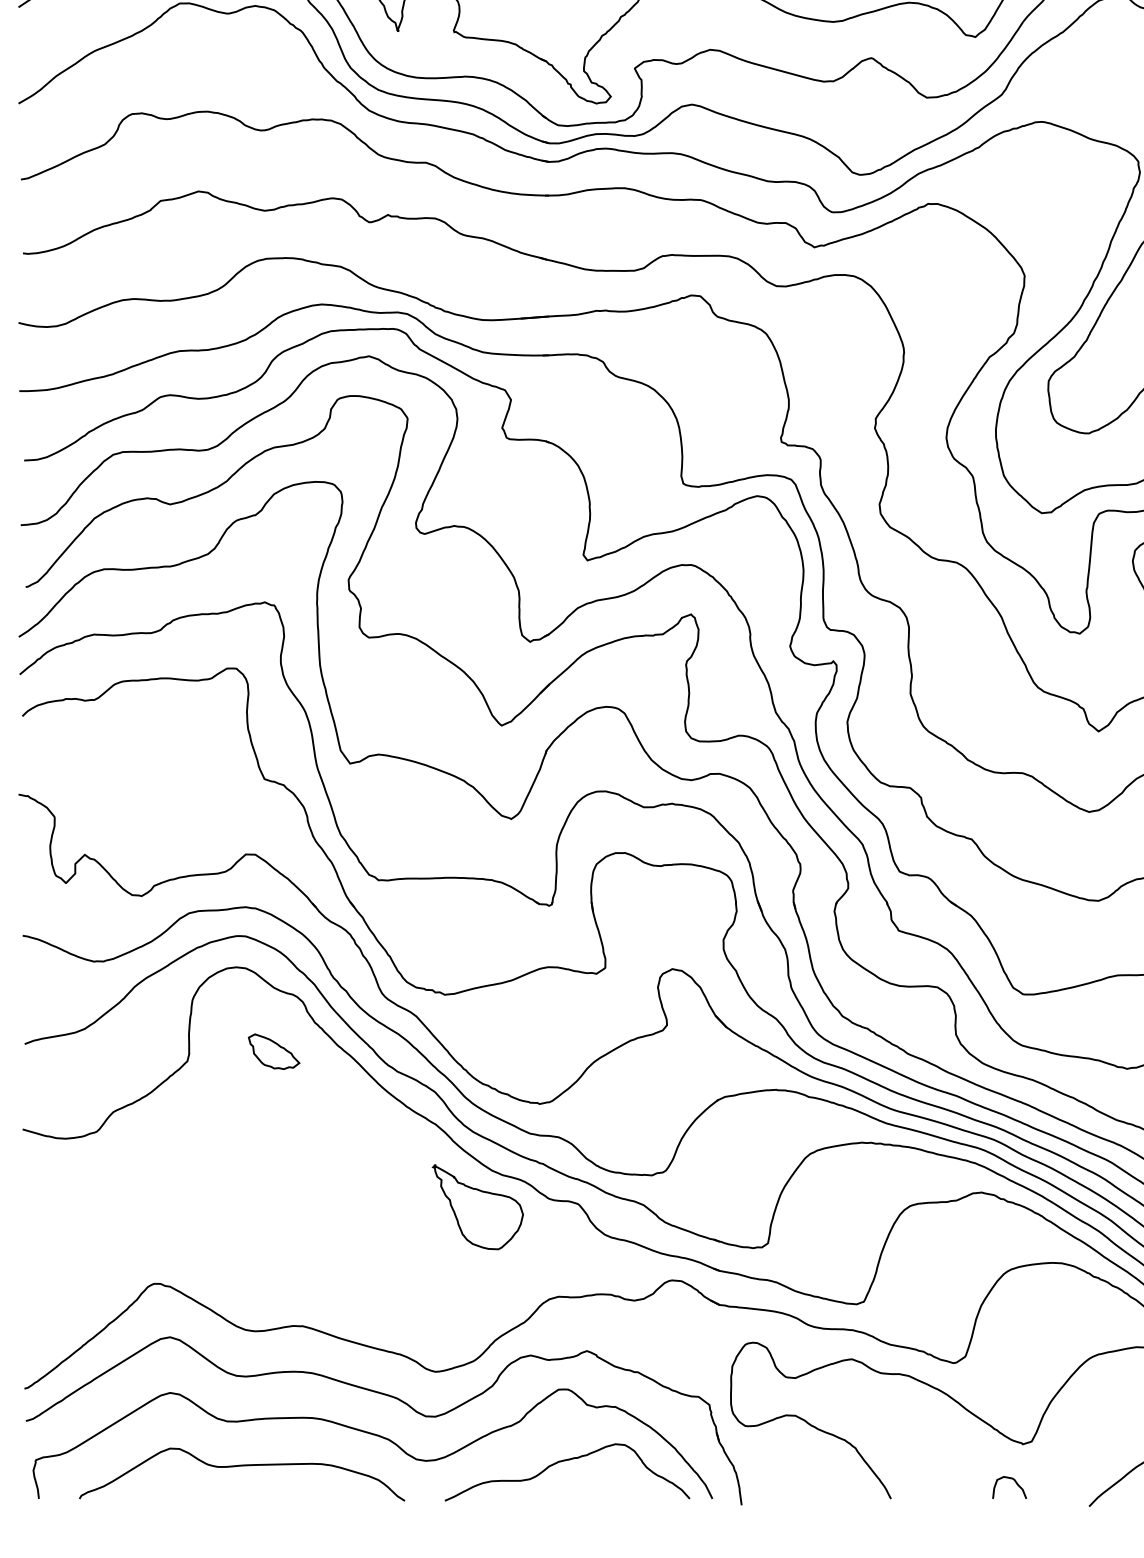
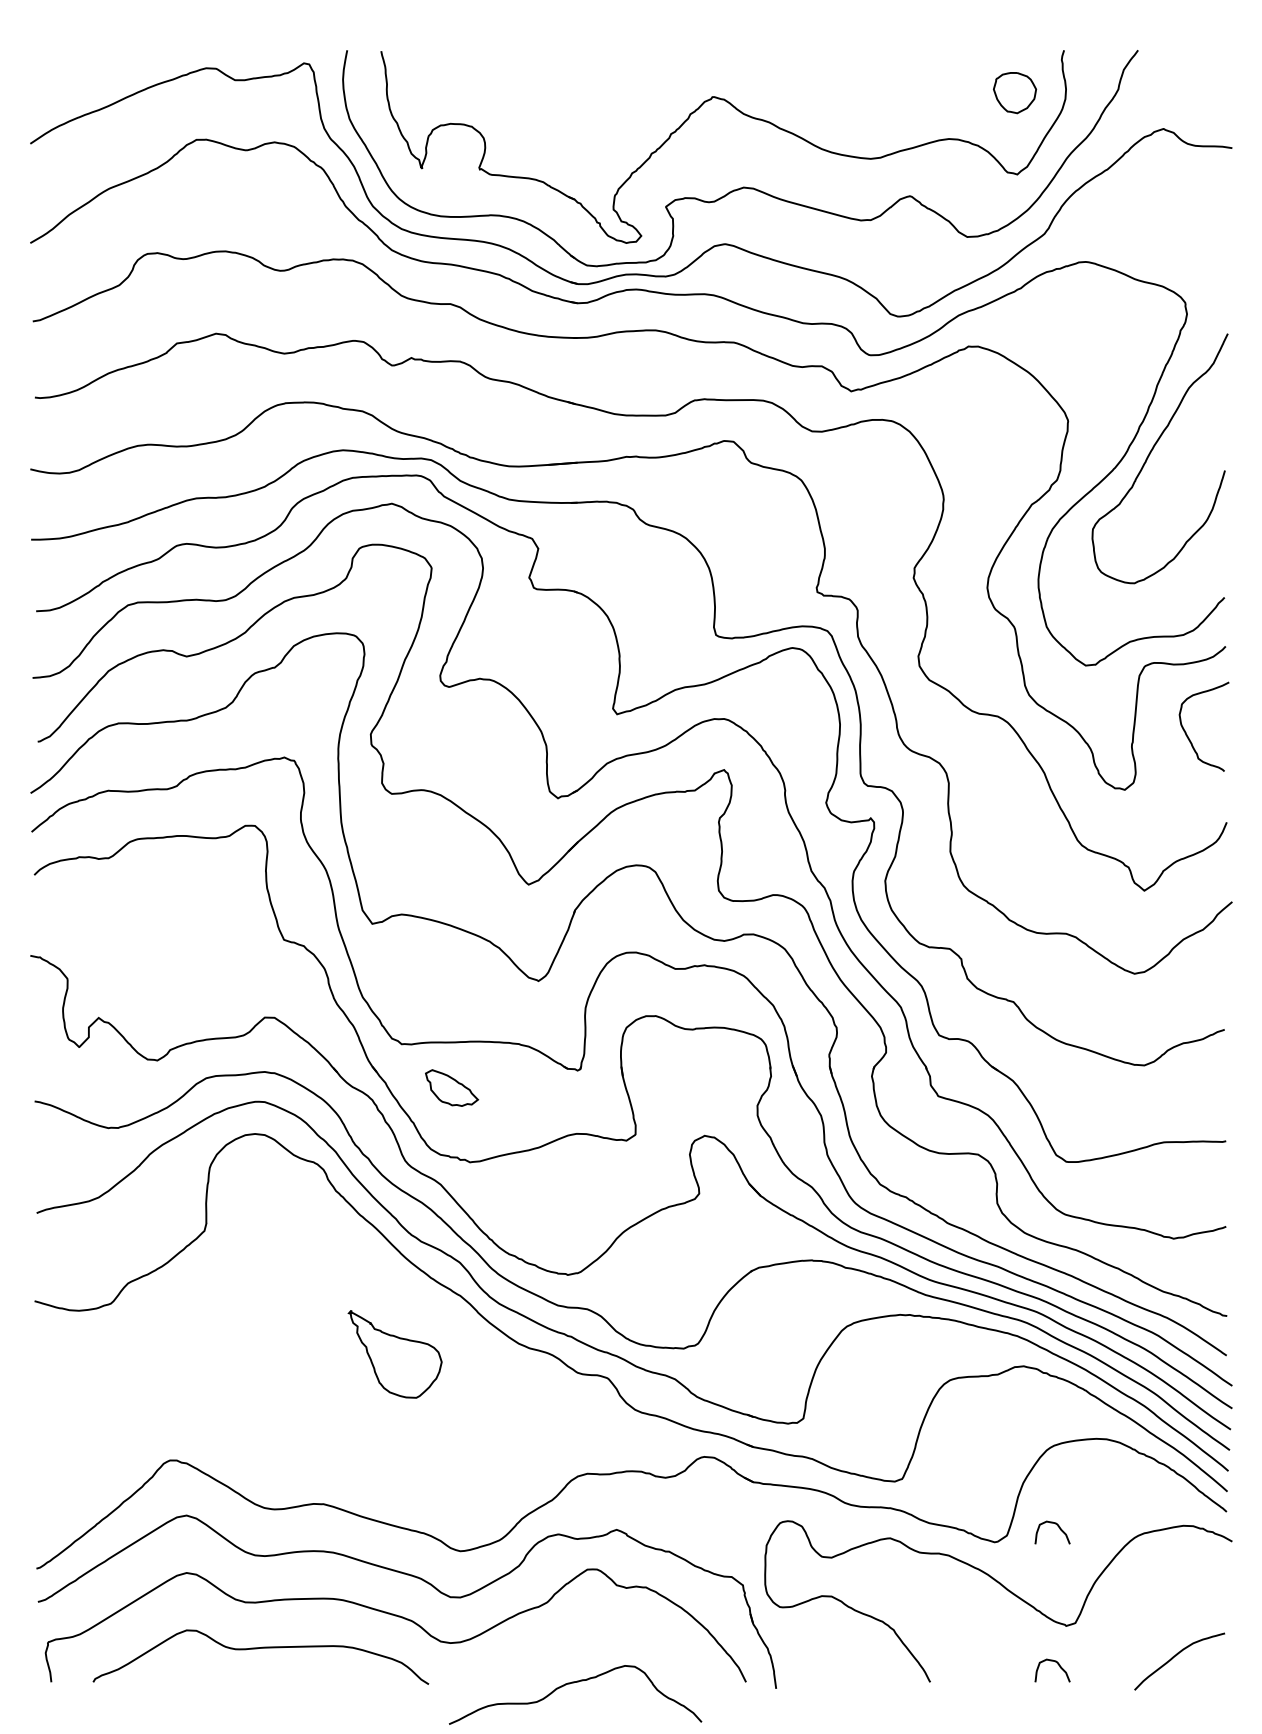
part: (274, 1051) -> (452, 1087), moved
part: (477, 1207) -> (394, 1354), moved
curve: (1016, 1350) -> (1059, 1529), added
curve: (566, 1461) -> (574, 1683), moved

